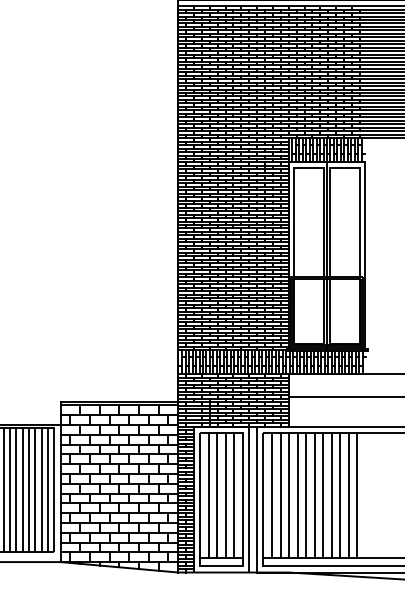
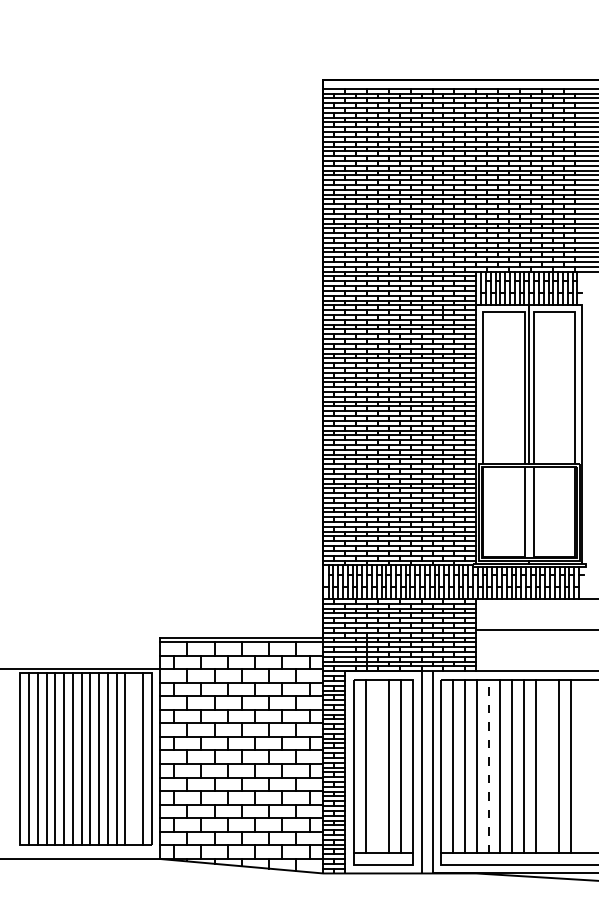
line: (327, 311) -> (529, 512), removed
line: (42, 490) -> (134, 759), removed
line: (217, 495) -> (377, 766), removed
line: (297, 495) -> (488, 766), solid -> dashed
line: (340, 495) -> (547, 766), removed

